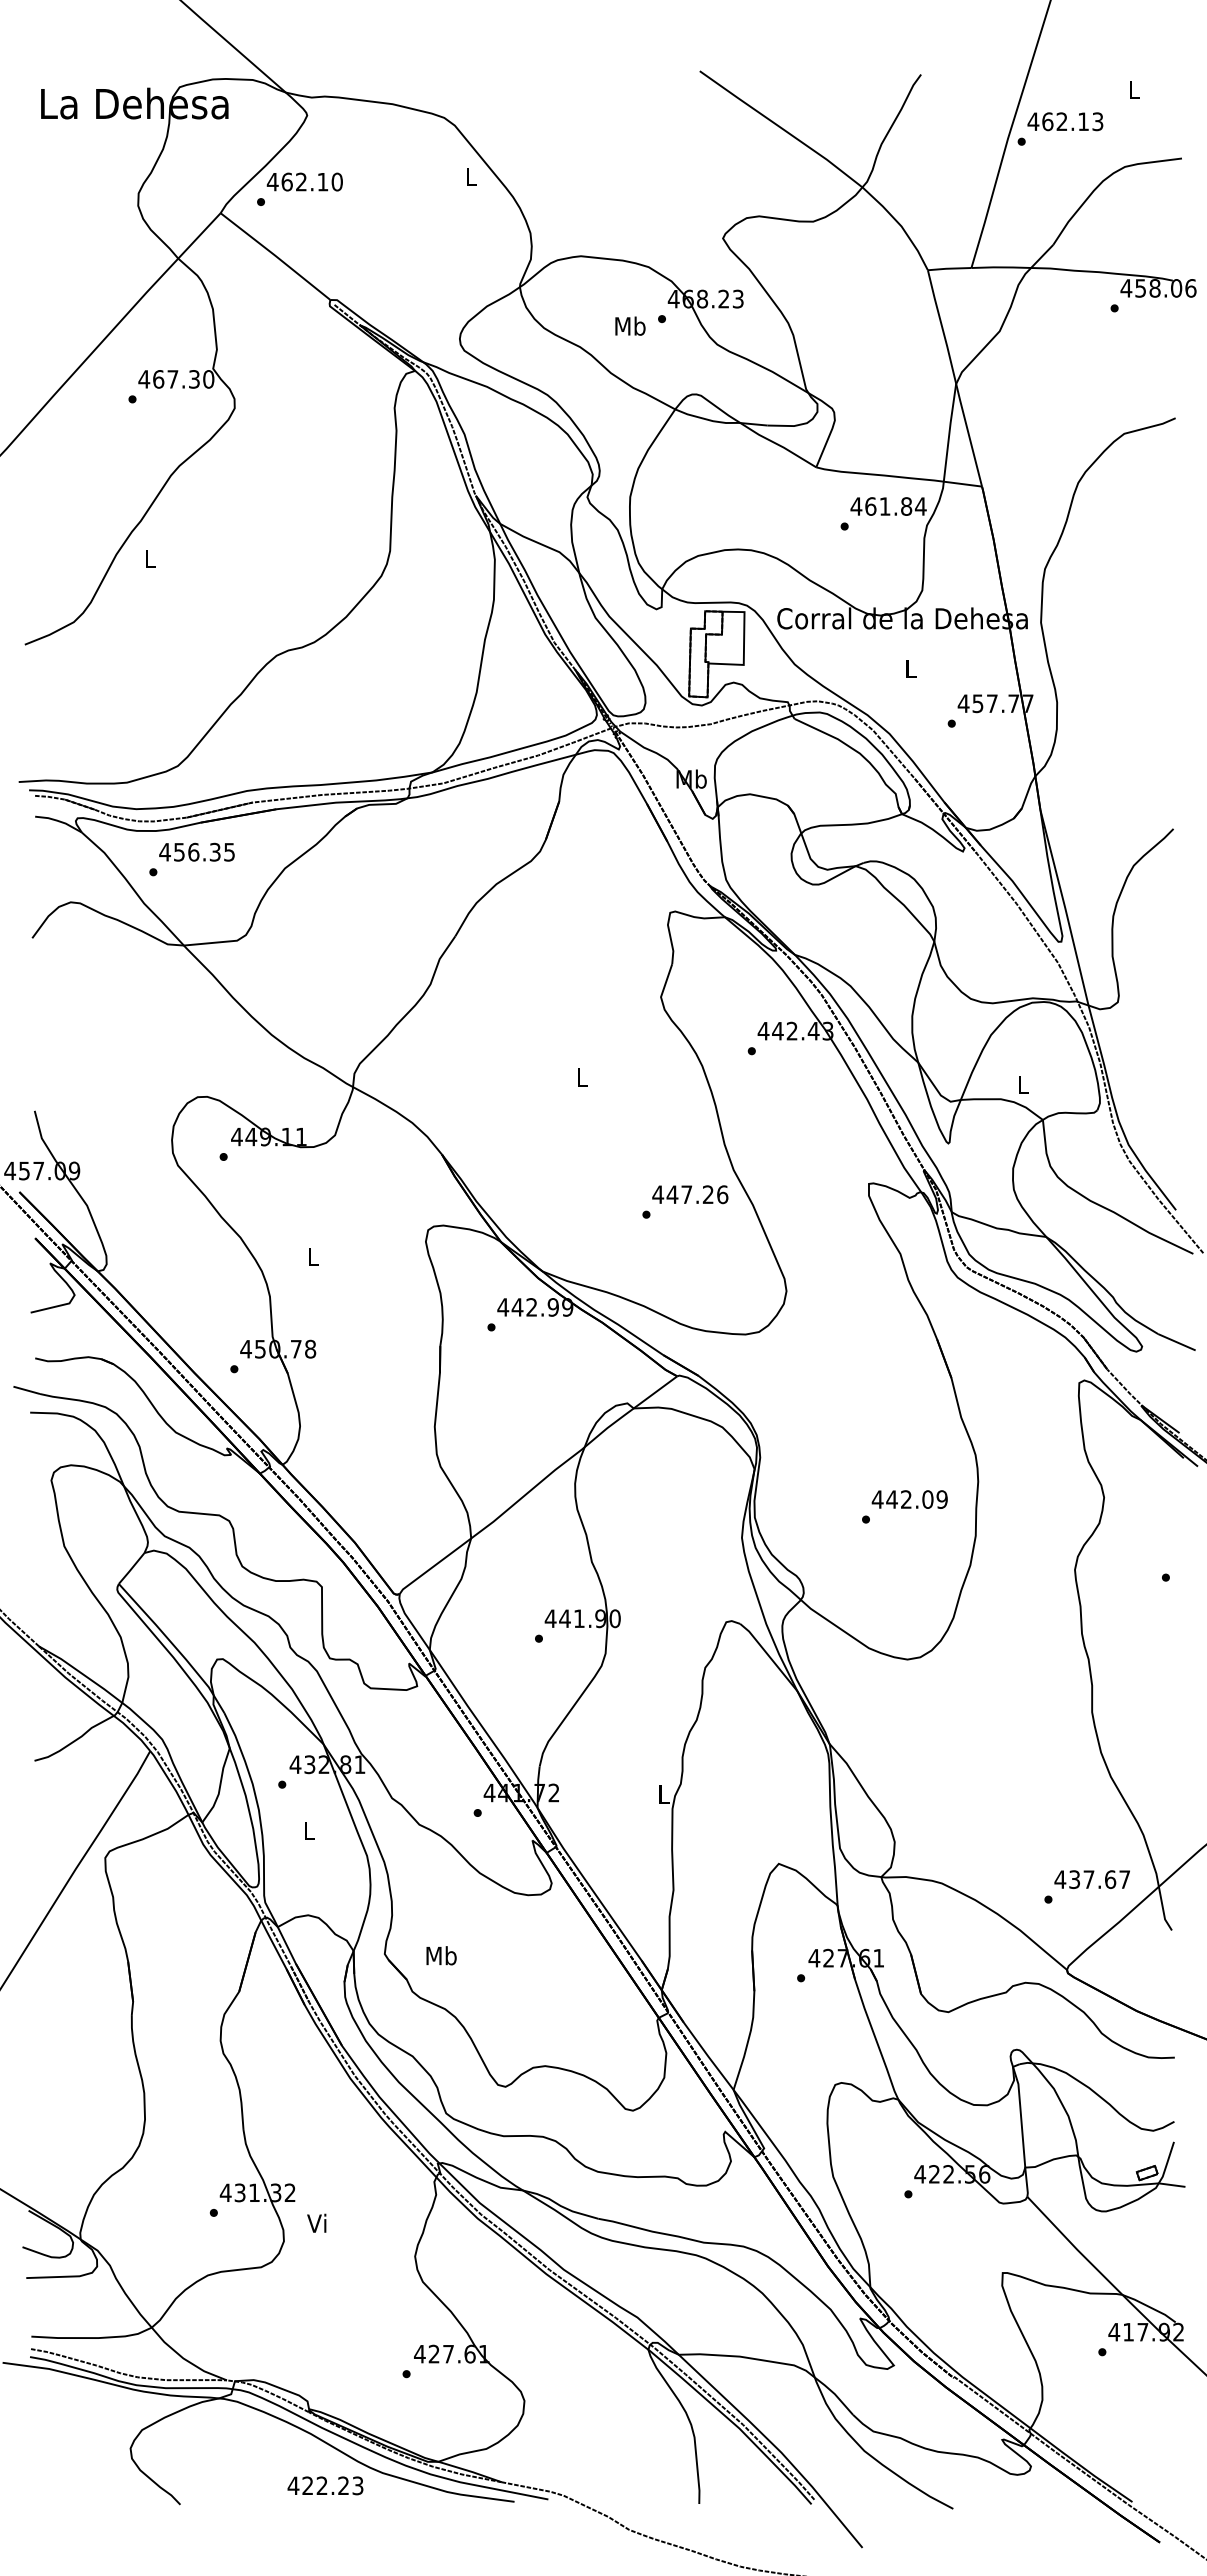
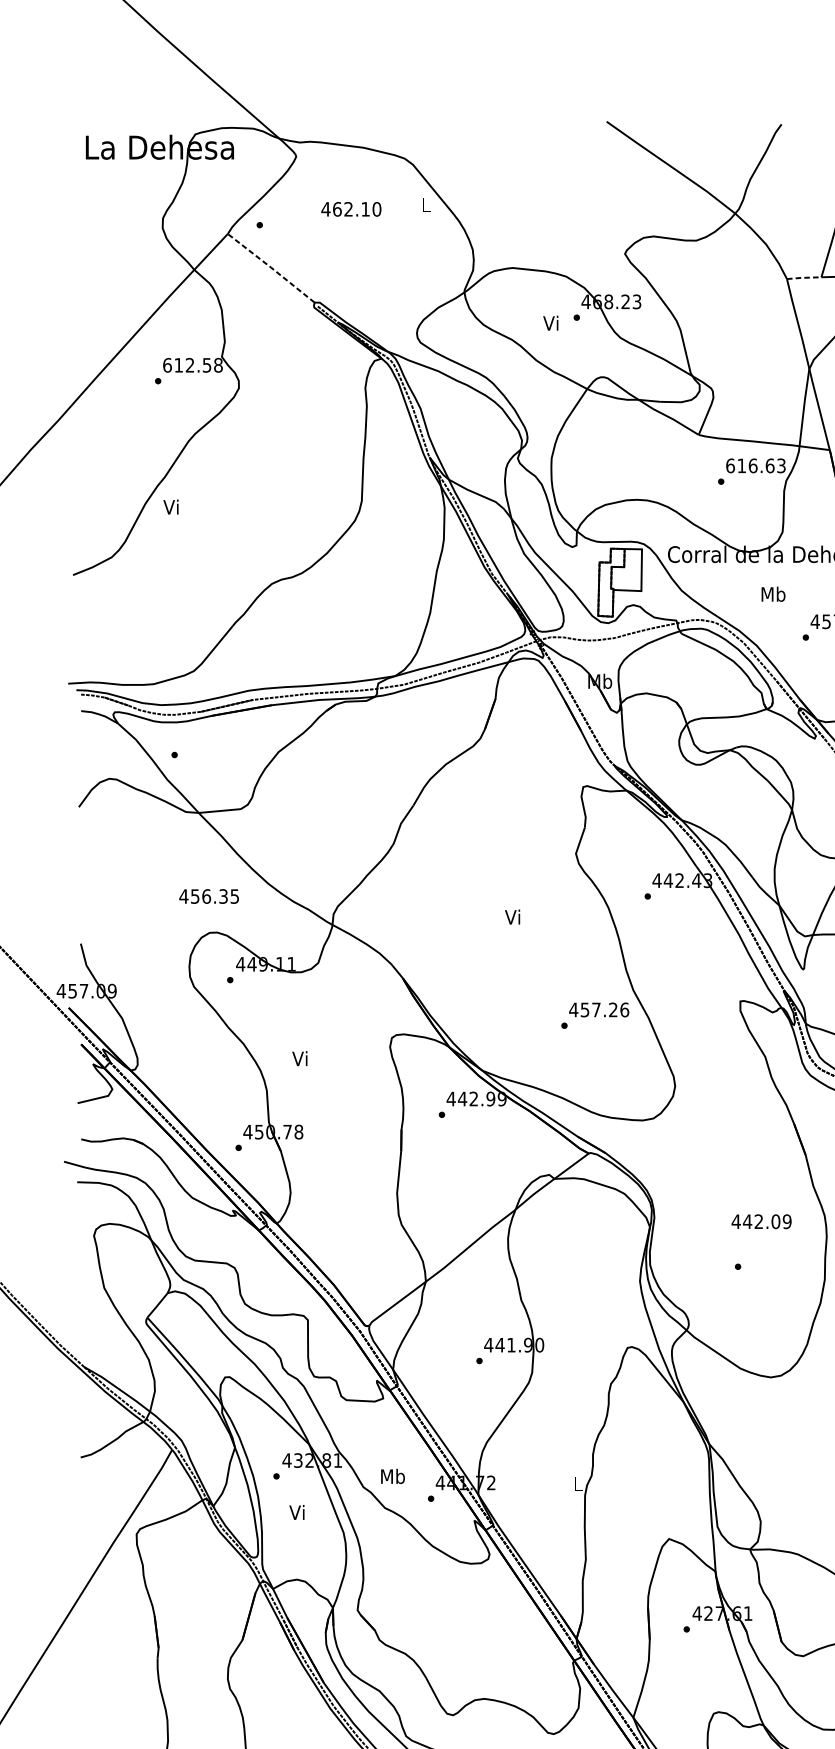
text: (304, 181) -> (351, 208), moved
line: (275, 255) -> (271, 267), solid -> dashed
line: (948, 268) -> (803, 277), solid -> dashed
text: (630, 325) -> (551, 322), Mb -> Vi
text: (176, 379) -> (192, 365), 467.30 -> 612.58
text: (888, 506) -> (755, 465), 461.84 -> 616.63
text: (148, 558) -> (170, 506), L -> Vi
text: (910, 668) -> (773, 593), L -> Mb
text: (196, 851) -> (208, 895), moved
text: (580, 1076) -> (512, 916), L -> Vi
text: (672, 1194) -> (585, 1009), 447.26 -> 457.26
text: (311, 1255) -> (299, 1058), L -> Vi
text: (909, 1499) -> (761, 1221), moved
text: (307, 1829) -> (296, 1511), L -> Vi
text: (441, 1955) -> (392, 1476), moved

